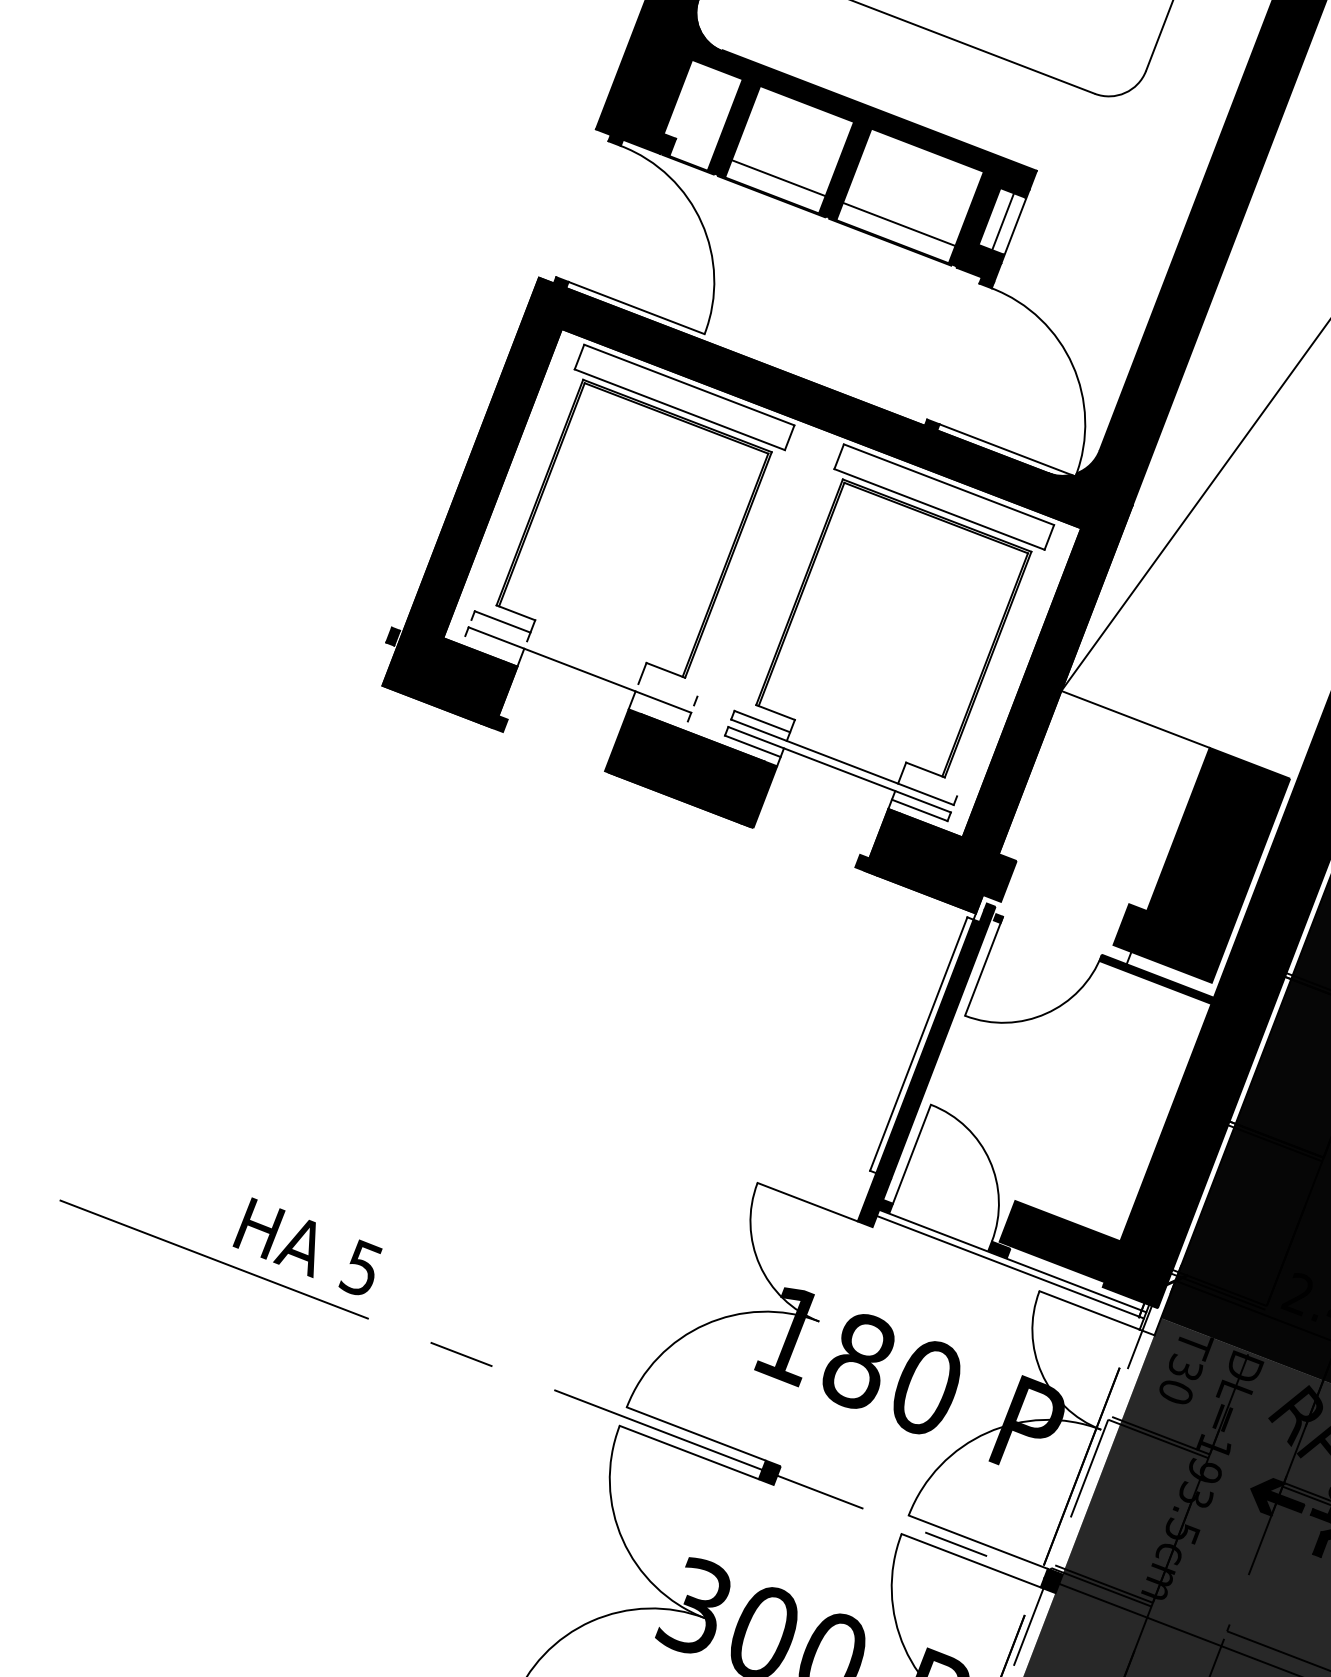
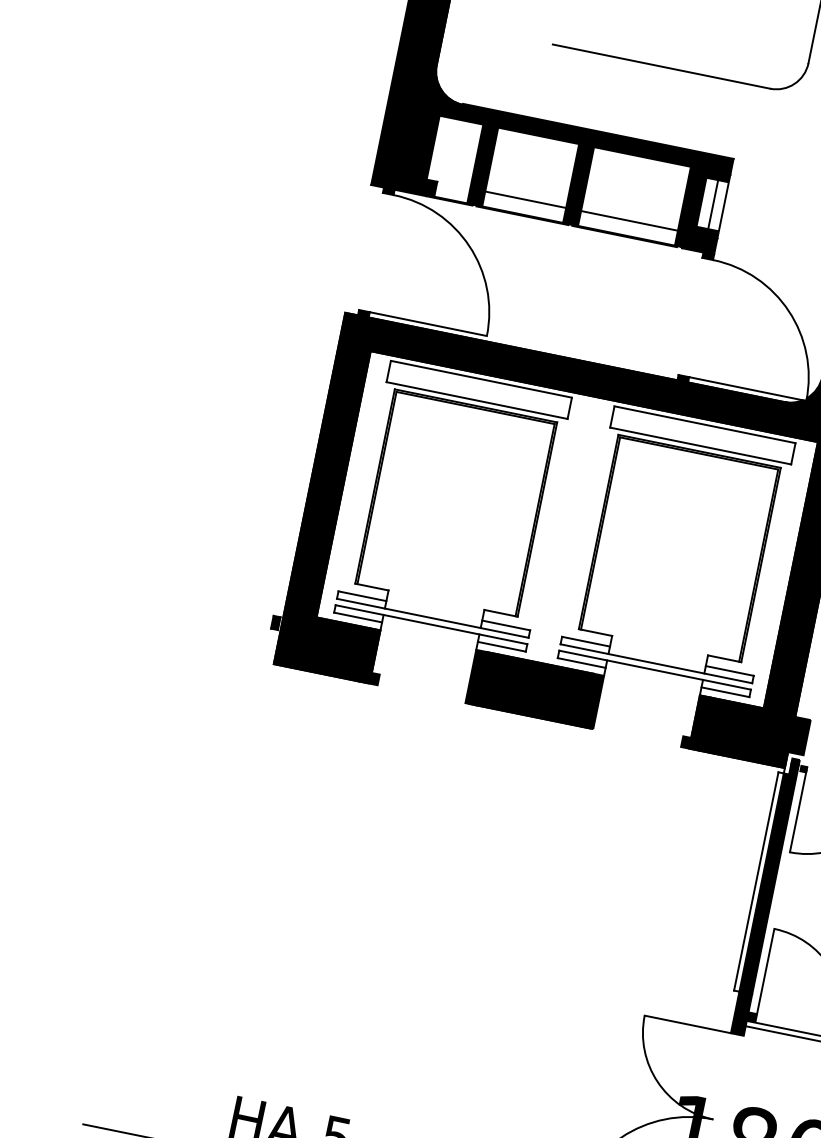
line: (492, 646) -> (357, 617), added
line: (582, 662) -> (432, 618), added
line: (669, 685) -> (506, 625), added
line: (659, 710) -> (501, 646), added
line: (929, 785) -> (729, 670), added

